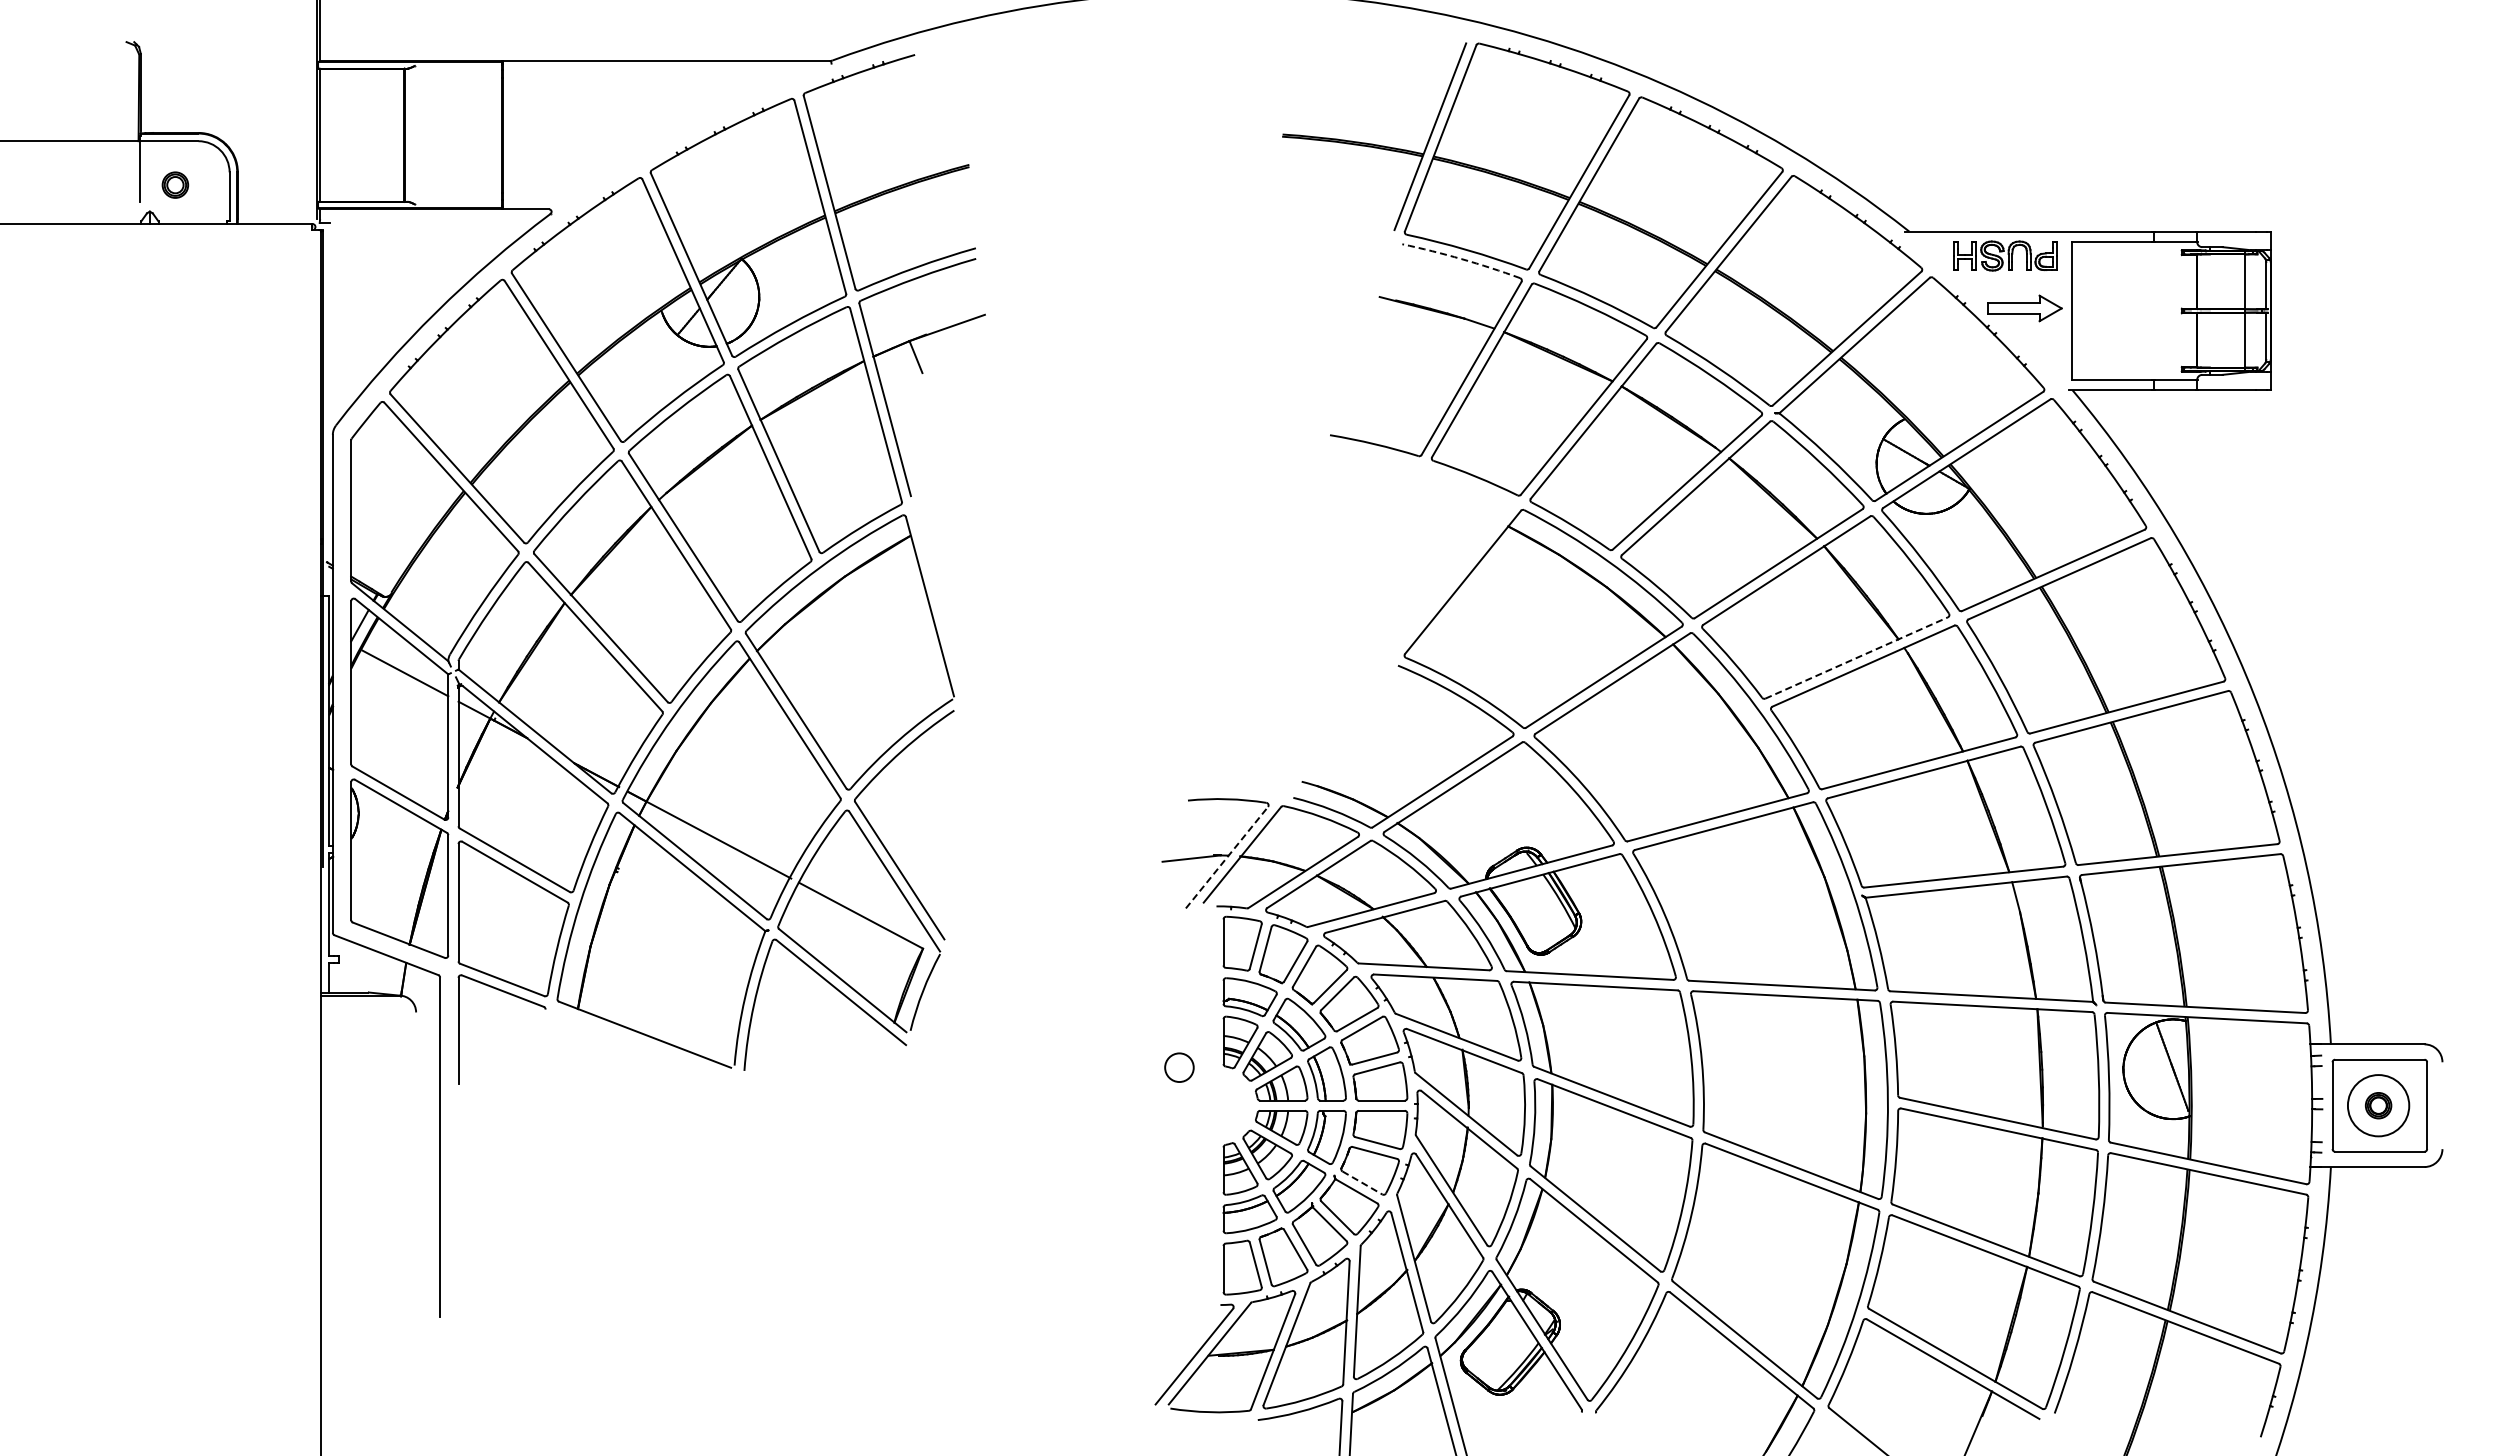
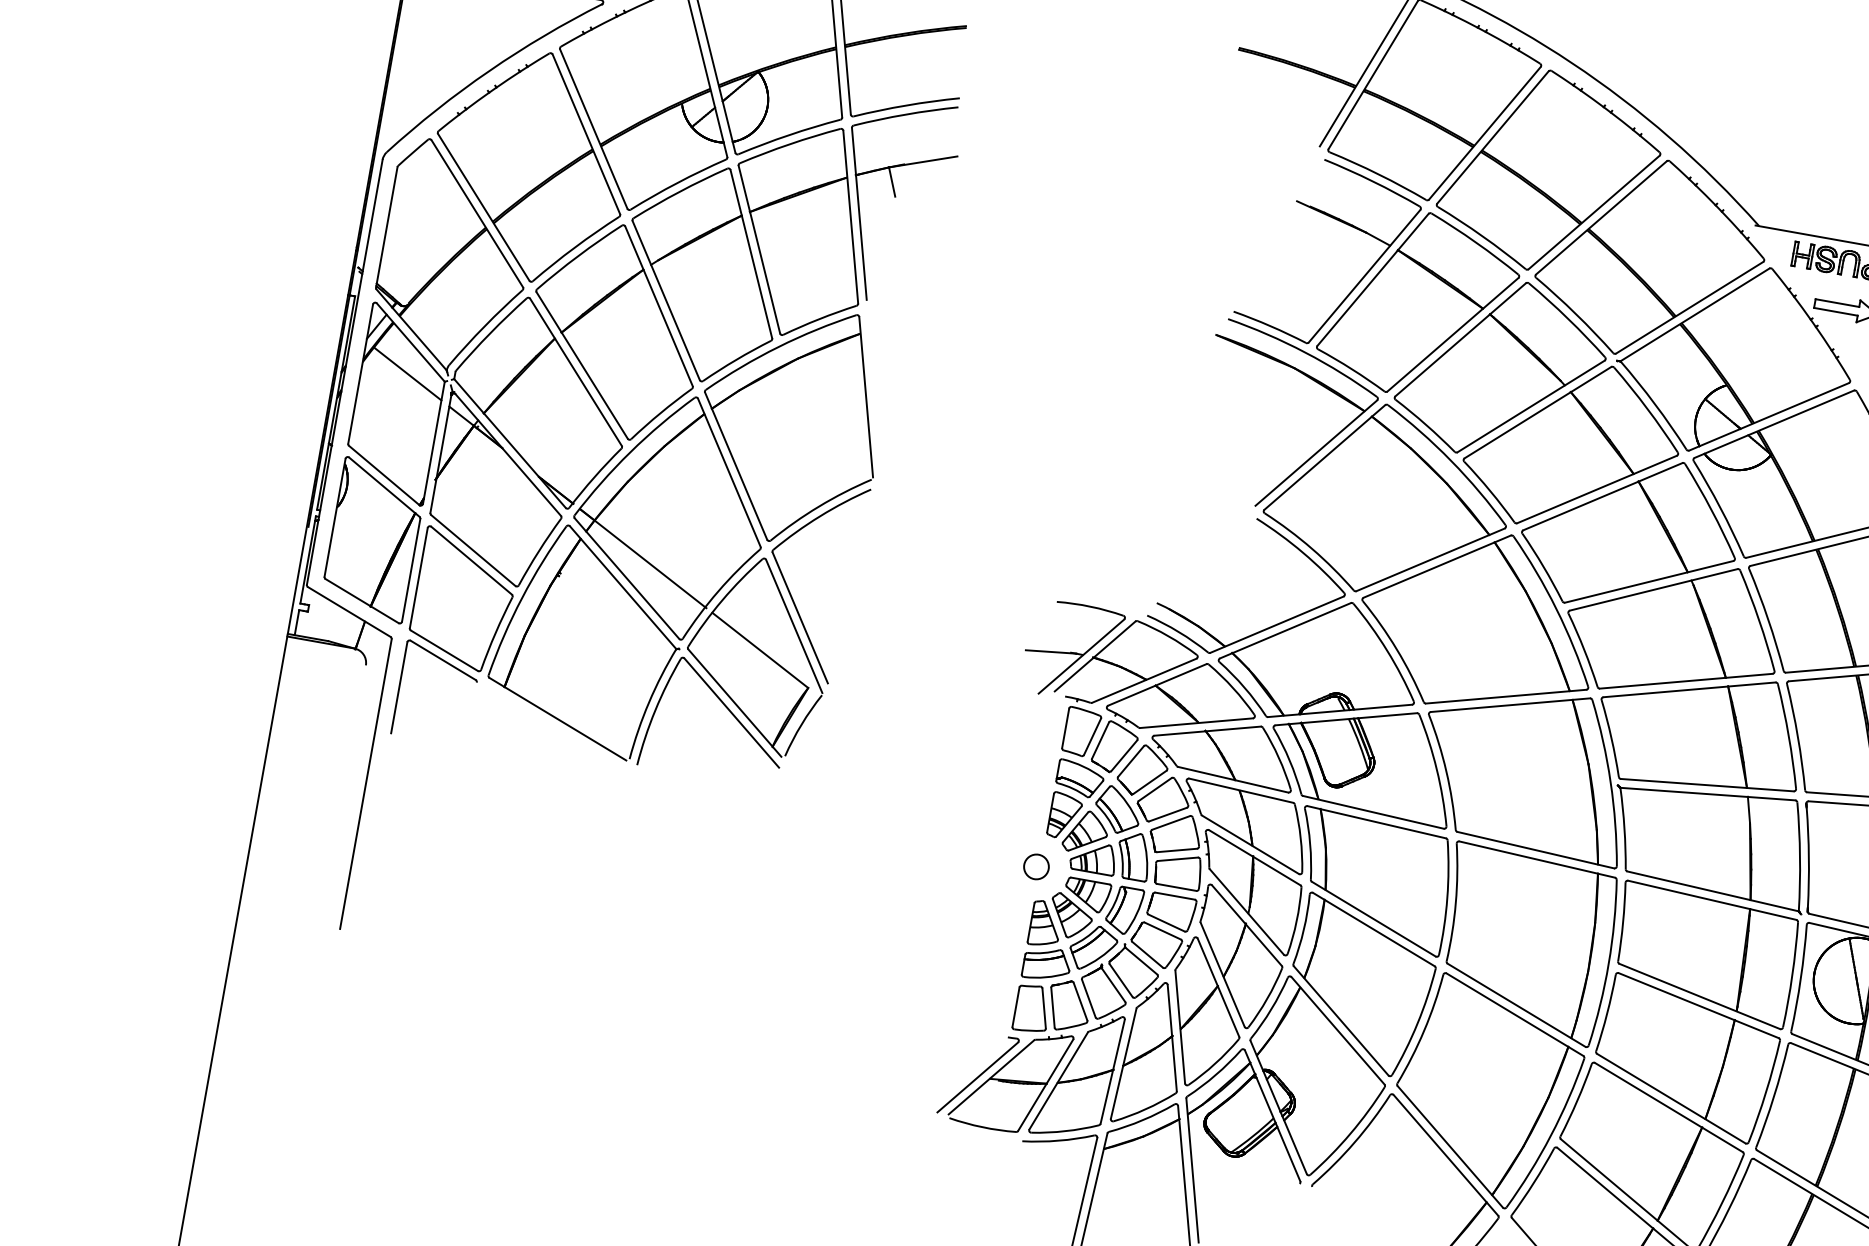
arc: (1461, 259) -> (1372, 181), dashed -> solid
part: (1451, 578) -> (1315, 452), added
line: (1856, 658) -> (1649, 582), dashed -> solid
line: (1227, 857) -> (1081, 656), dashed -> solid
circle: (1179, 1067) -> (1036, 866), moved
line: (1362, 1183) -> (1147, 955), dashed -> solid

